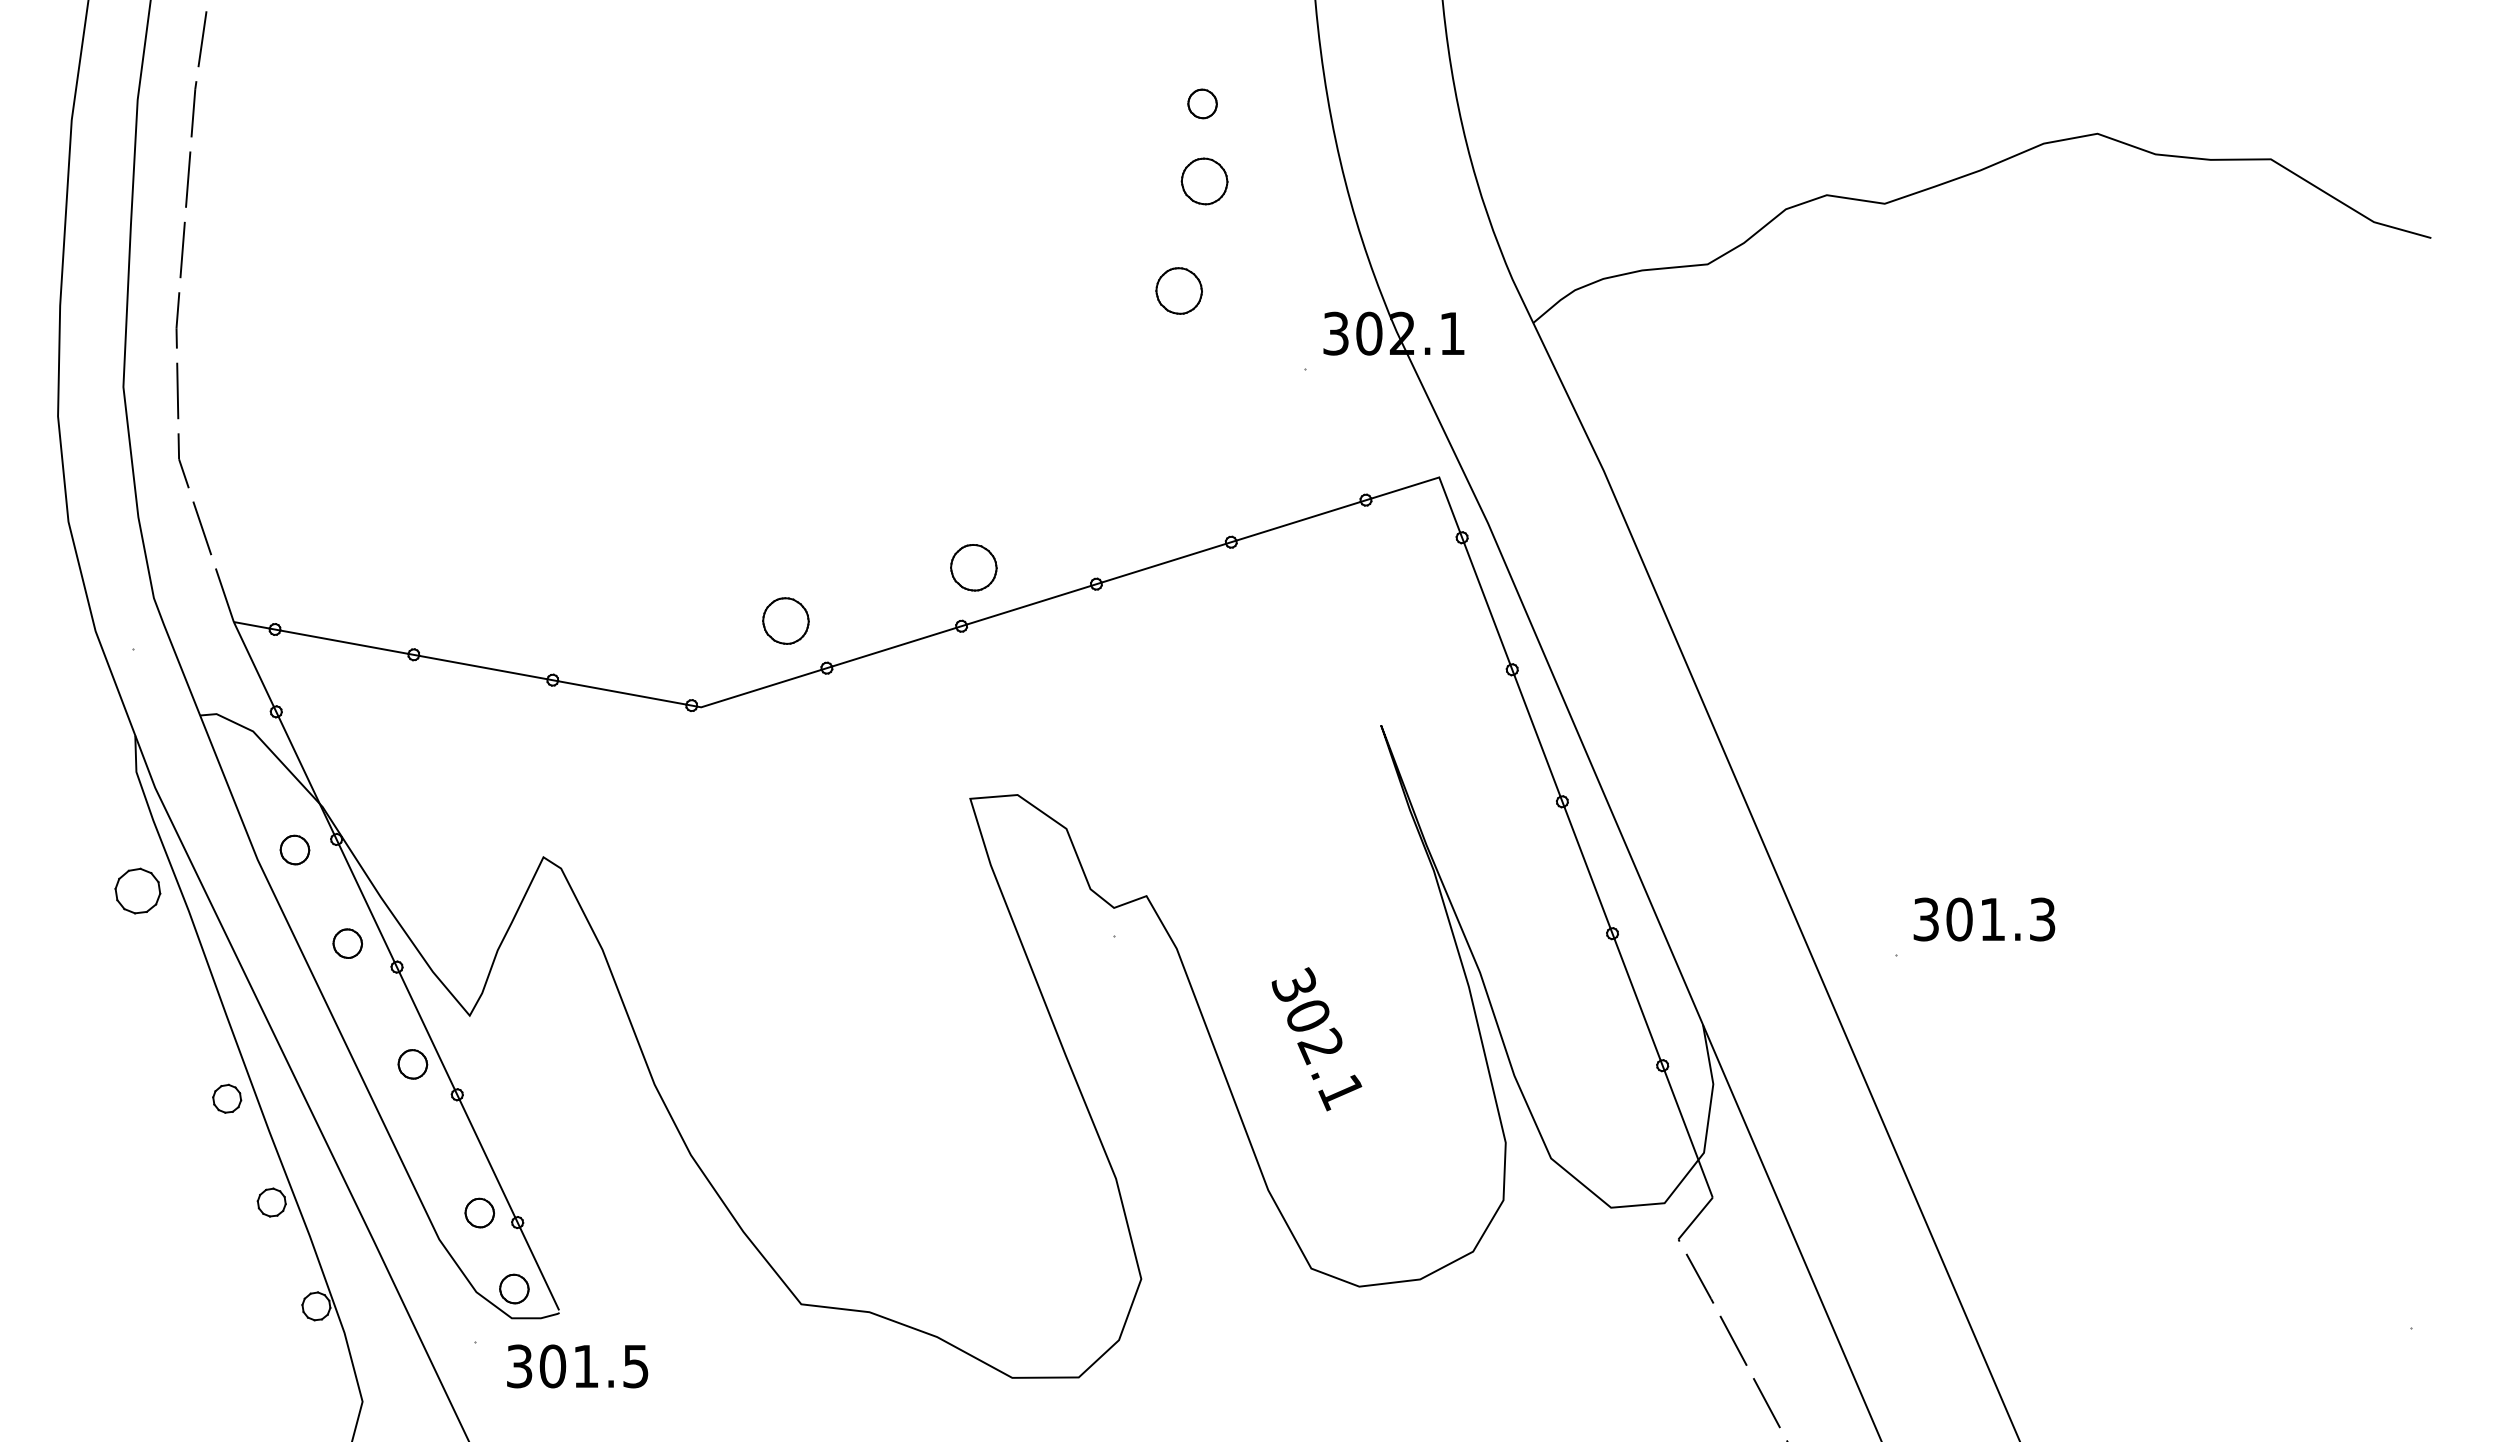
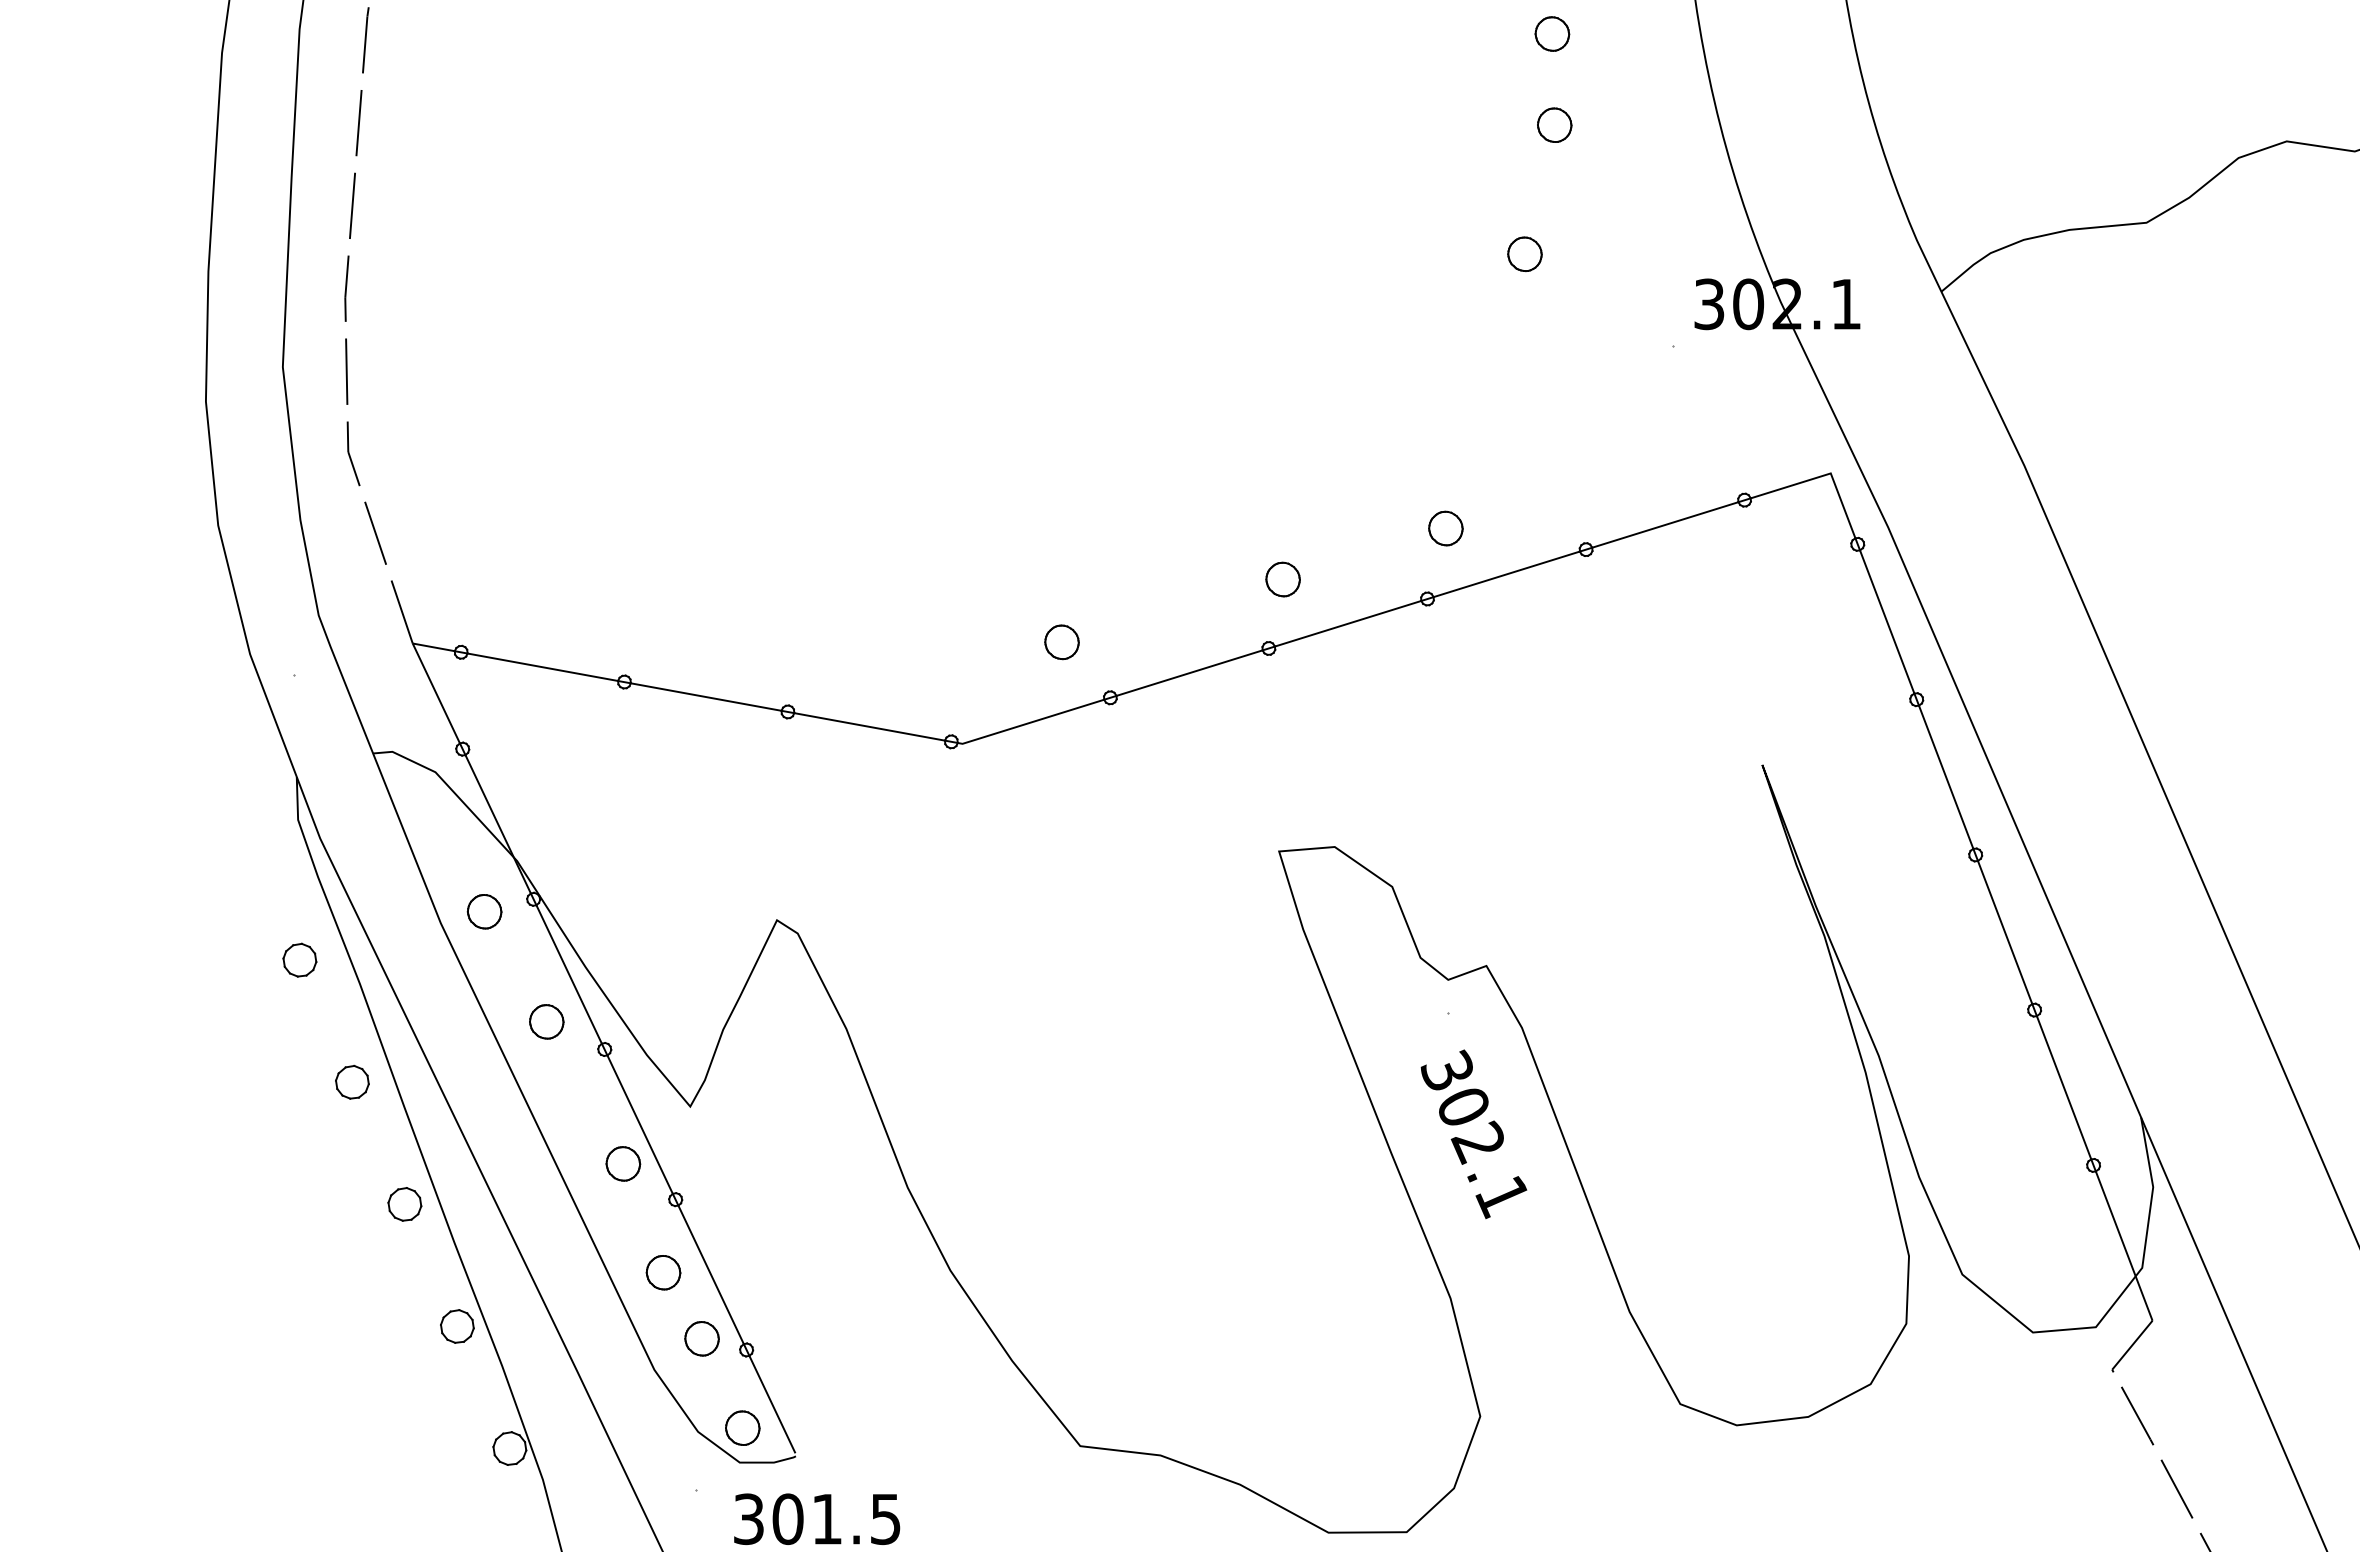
part: (1204, 181) -> (1554, 125), size x0.62
part: (1179, 291) -> (1525, 254), size x0.62
part: (1111, 524) -> (1445, 528), added
part: (973, 567) -> (1282, 579), size x0.62
part: (785, 620) -> (1061, 641), size x0.62
part: (137, 891) -> (299, 960), size x0.62
part: (182, 994) -> (352, 1081), added
text: (1316, 1039) -> (1473, 1134), moved
part: (446, 1156) -> (662, 1272), added

